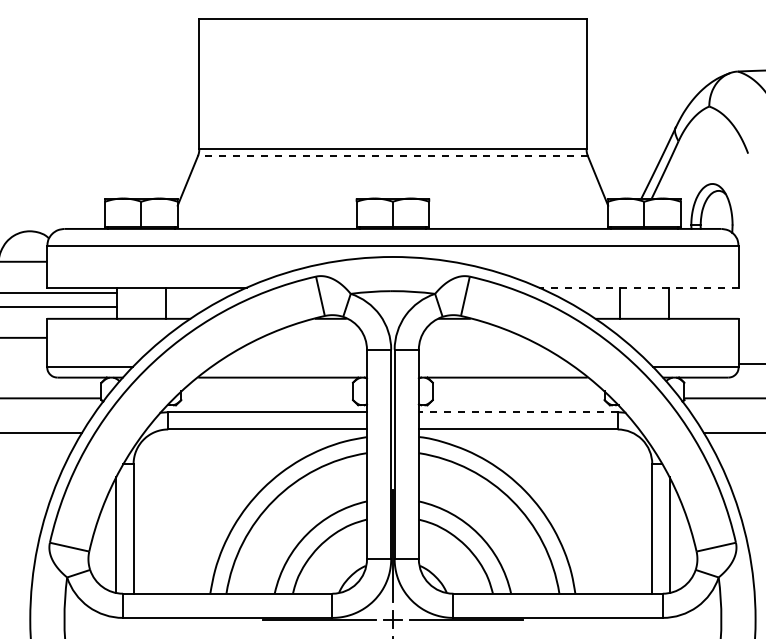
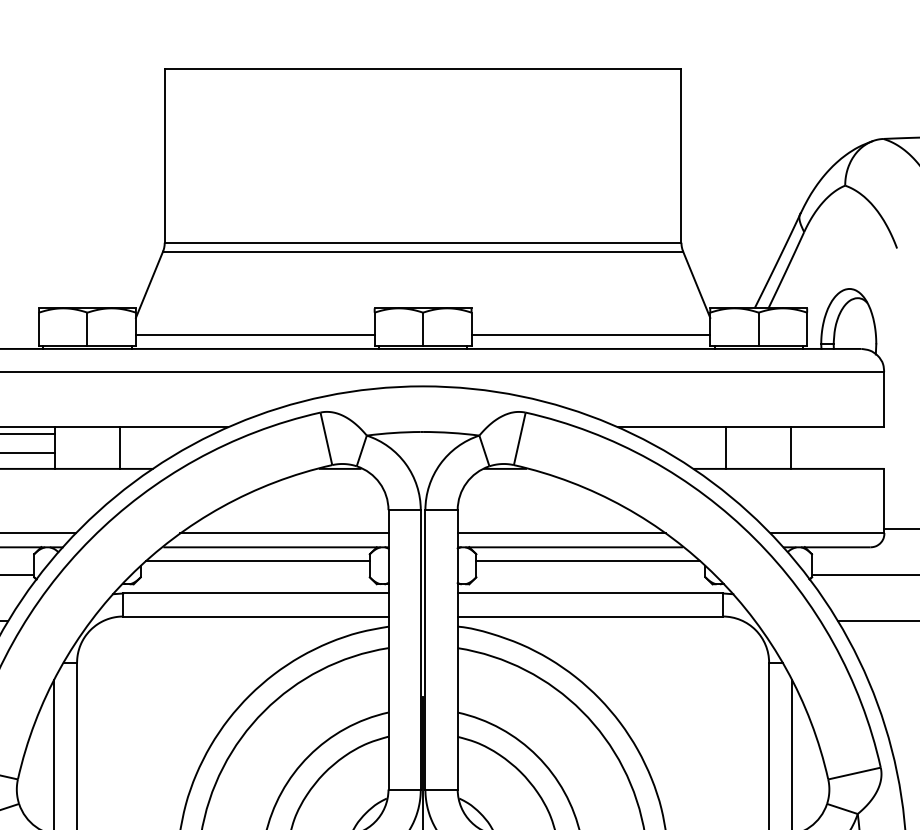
line: (392, 156) -> (422, 252), dashed -> solid
line: (266, 218) -> (254, 335), added
line: (518, 218) -> (590, 335), added
line: (638, 287) -> (750, 427), dashed -> solid
line: (288, 367) -> (283, 533), added
line: (496, 367) -> (561, 533), added
line: (269, 387) -> (258, 560), added
line: (516, 387) -> (587, 560), added
line: (517, 412) -> (589, 593), dashed -> solid

